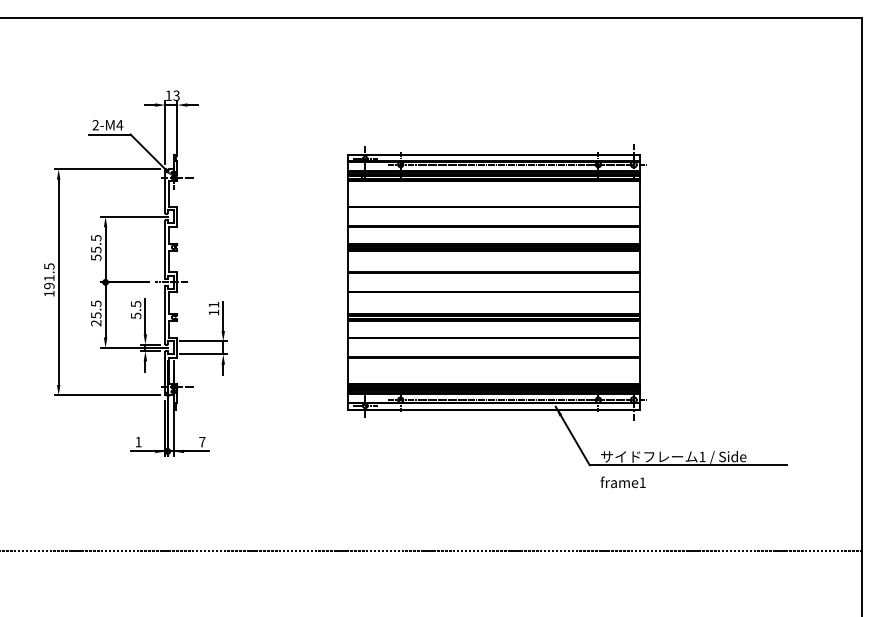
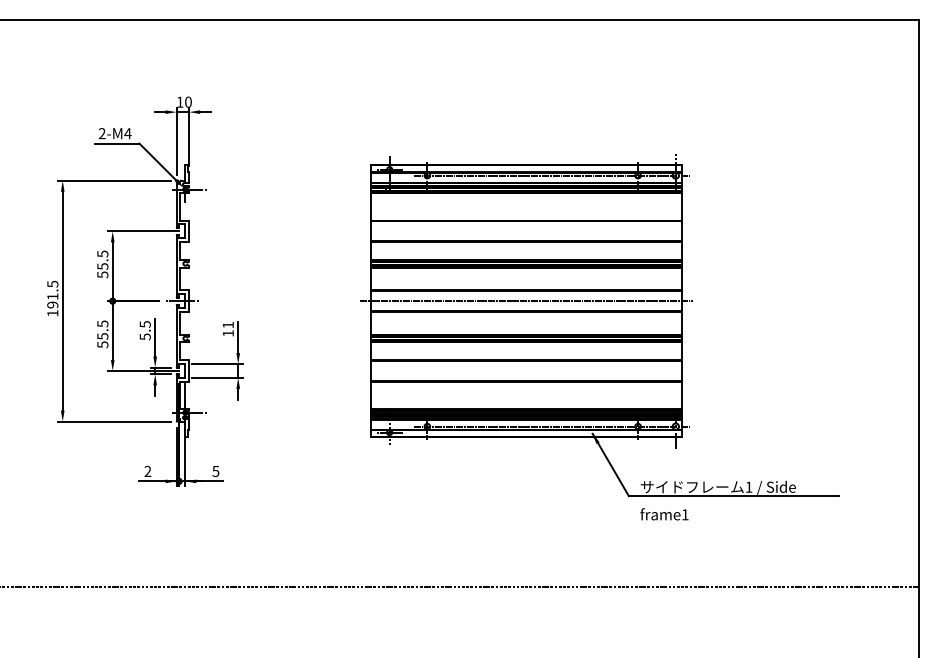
text: (176, 95) -> (188, 101), 13 -> 10
line: (493, 282) -> (526, 301), added
text: (95, 323) -> (102, 344), 25.5 -> 55.5
text: (138, 441) -> (147, 470), 1 -> 2
text: (201, 442) -> (215, 471), 7 -> 5

